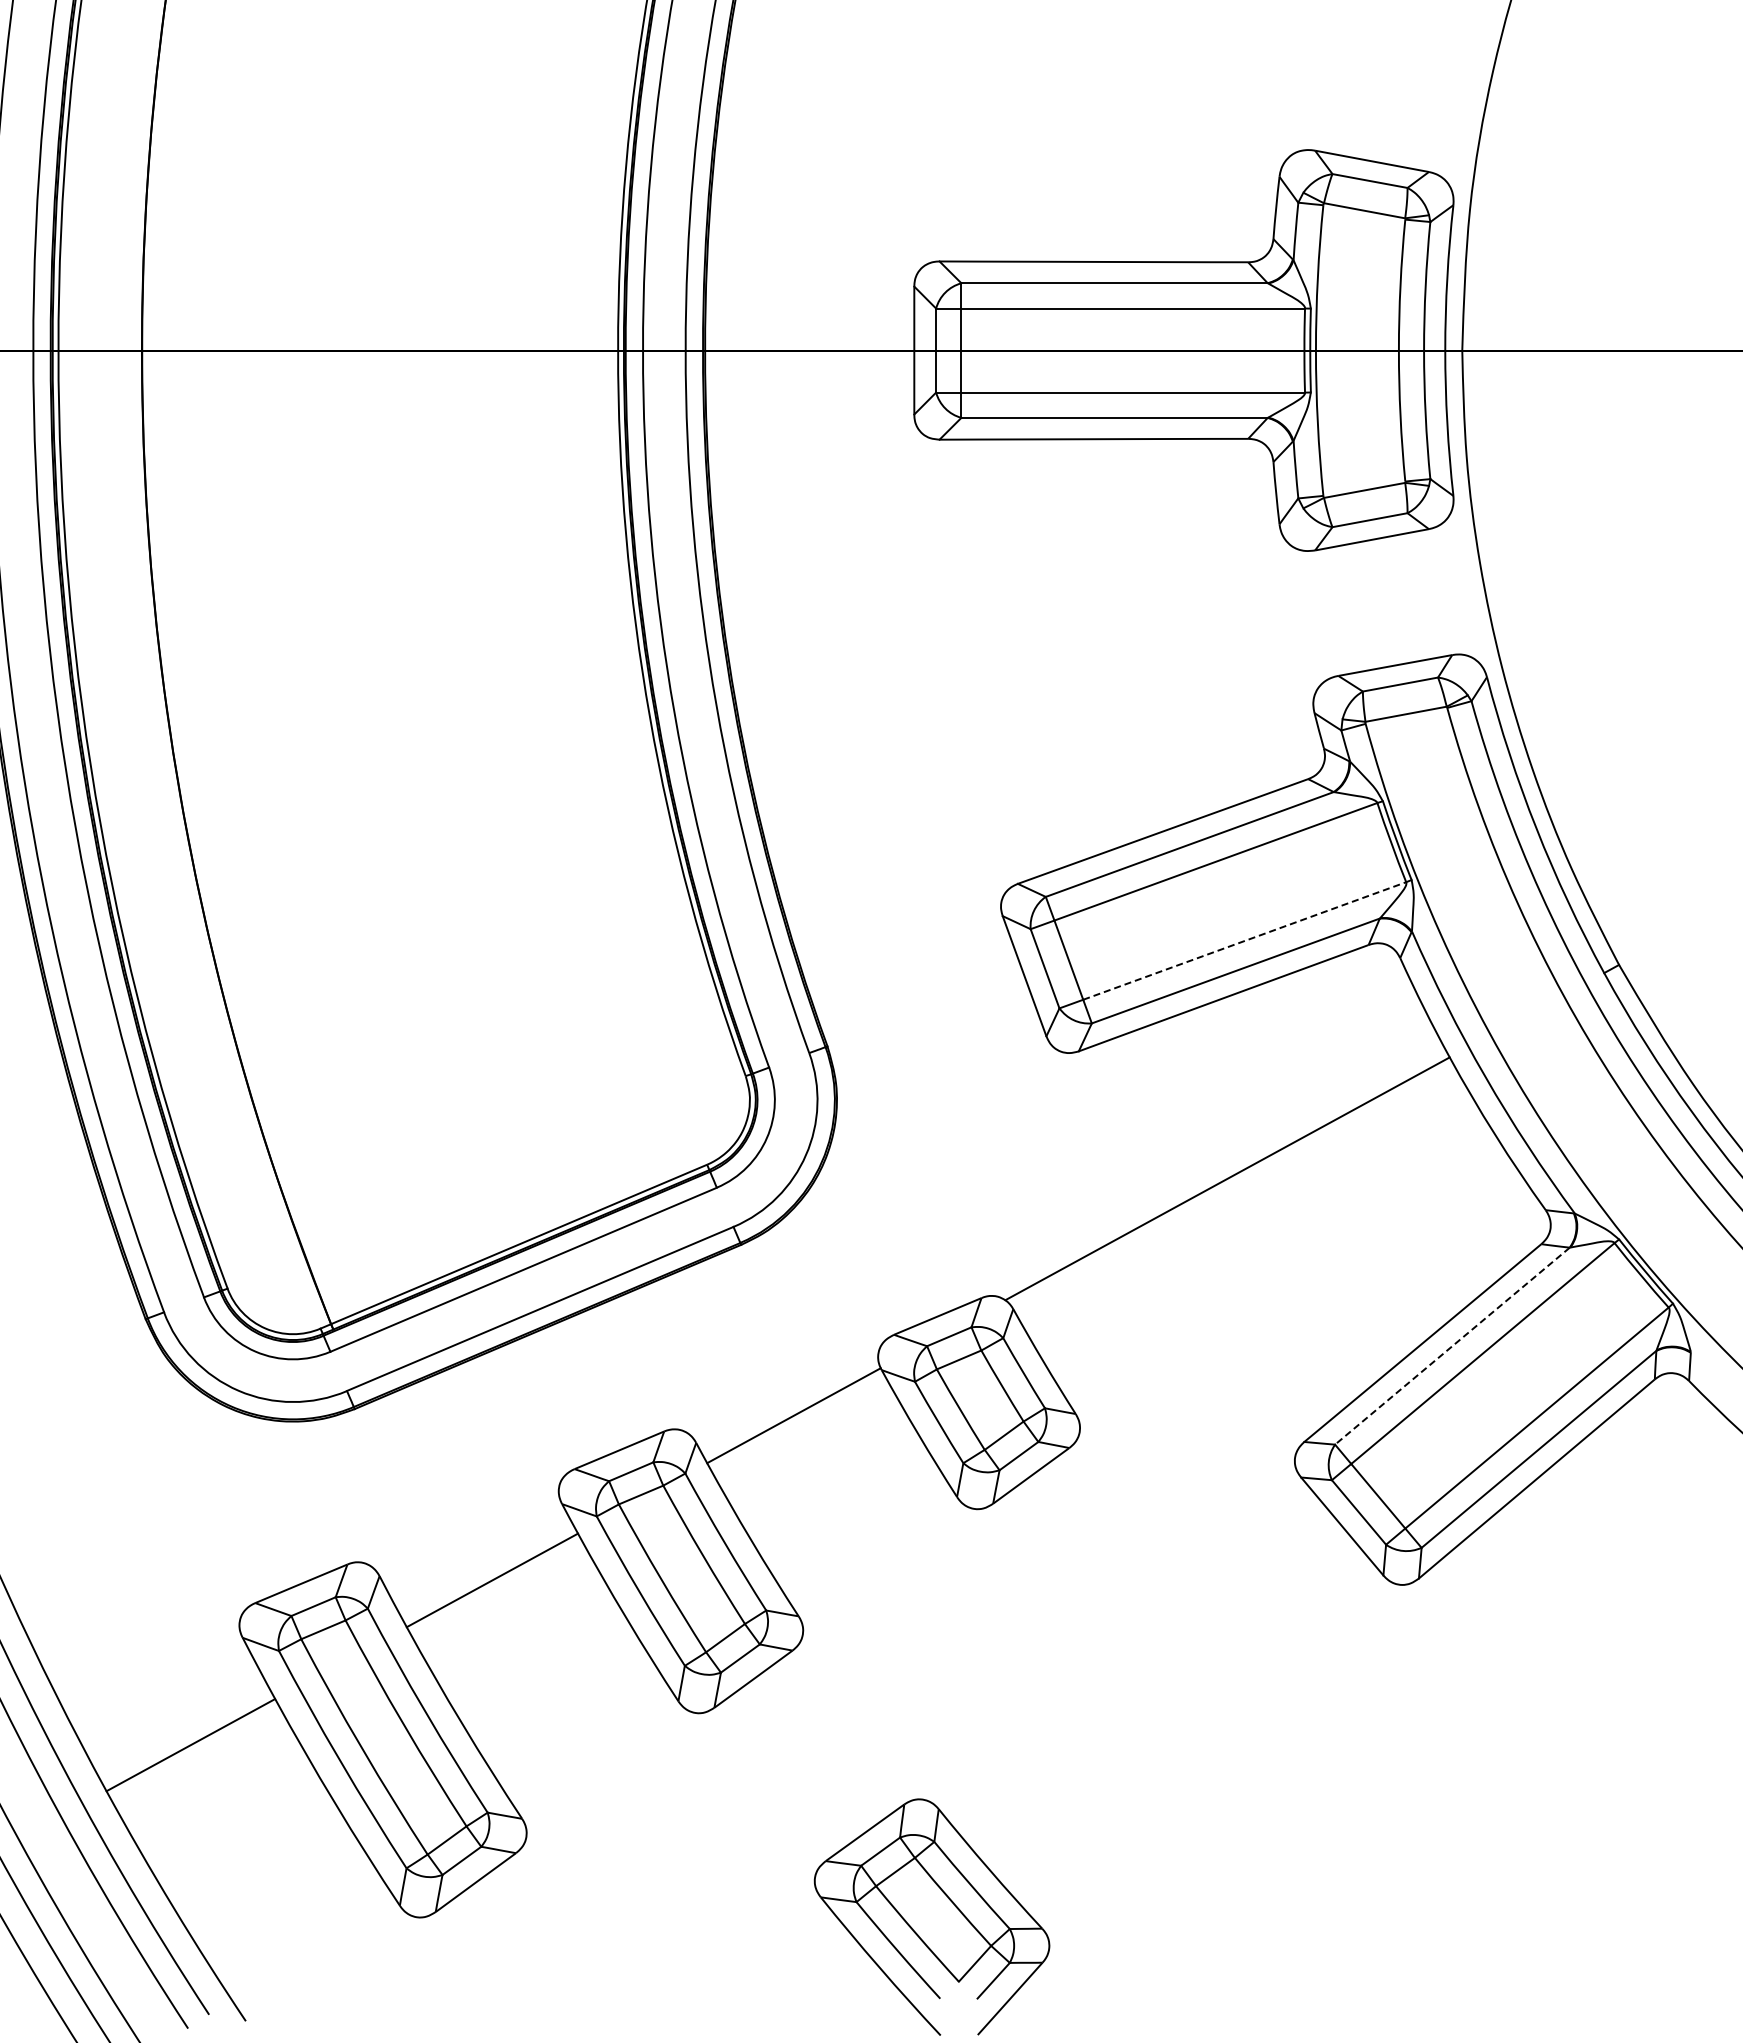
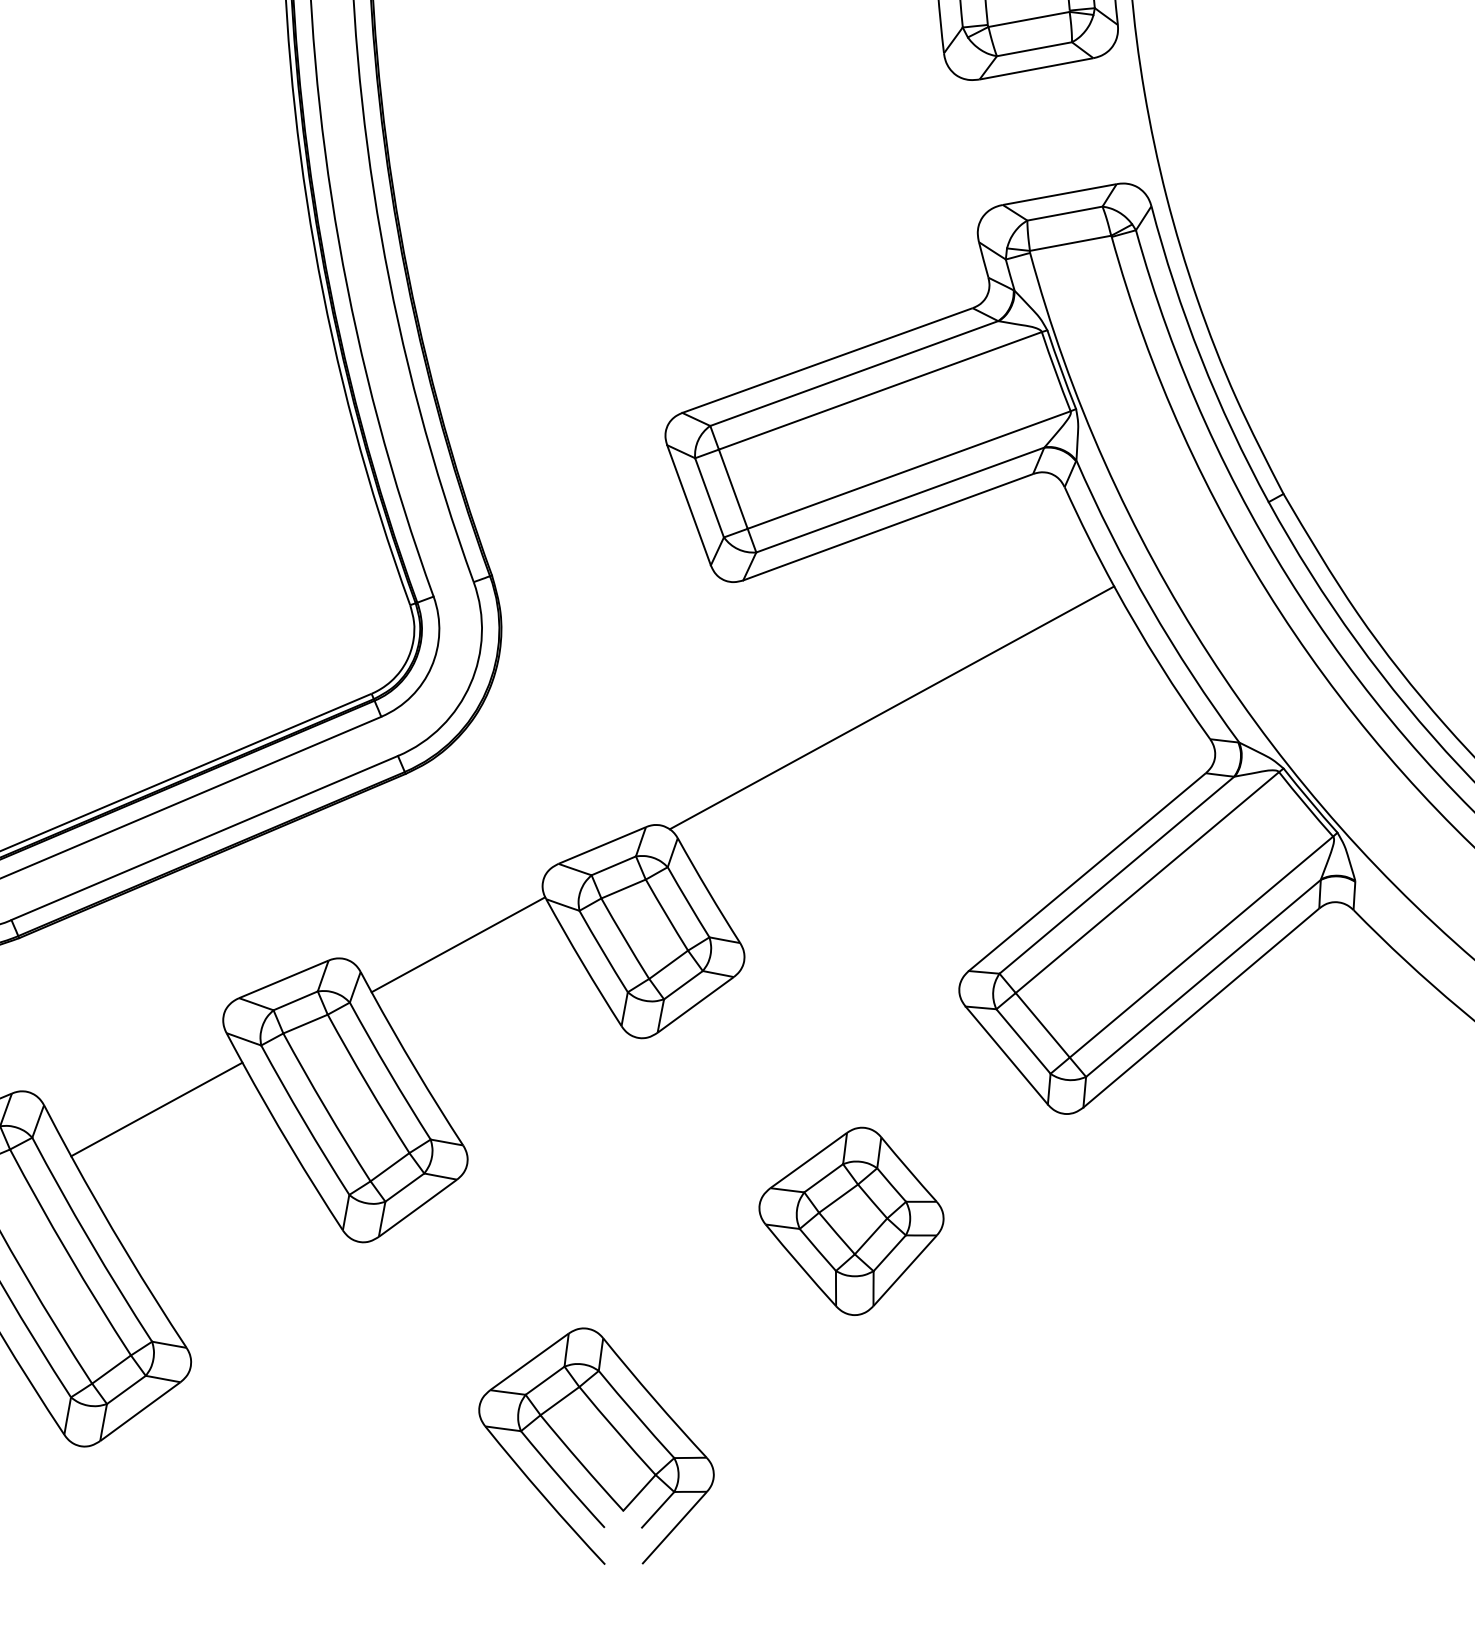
line: (1244, 941) -> (908, 470), dashed -> solid
line: (1452, 1346) -> (1116, 875), dashed -> solid
part: (1186, 1691) -> (850, 1220), added

